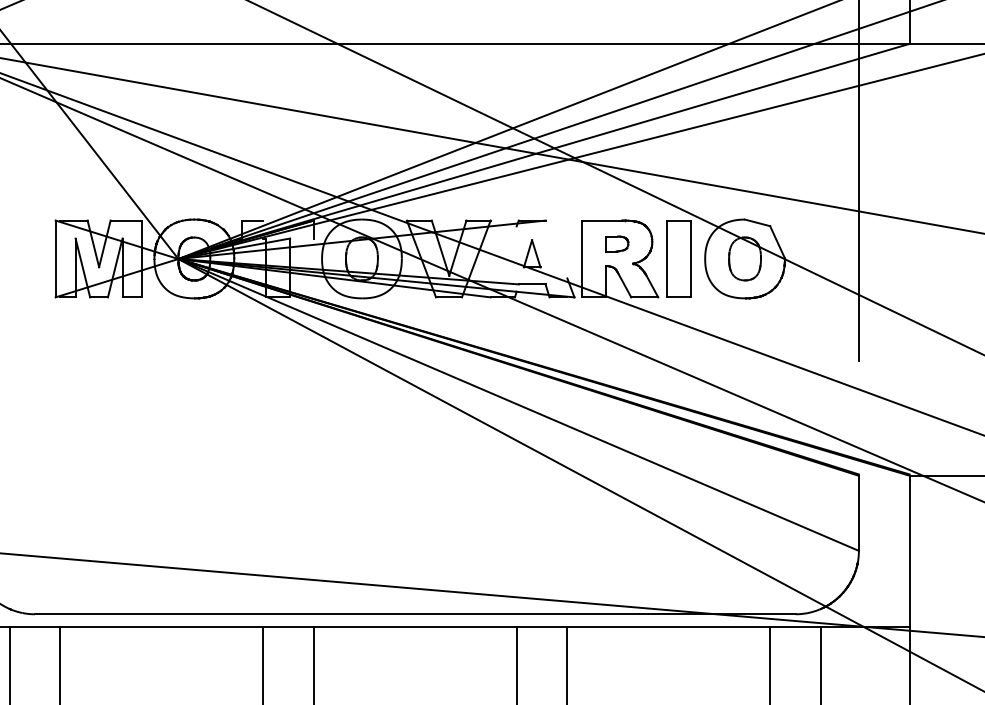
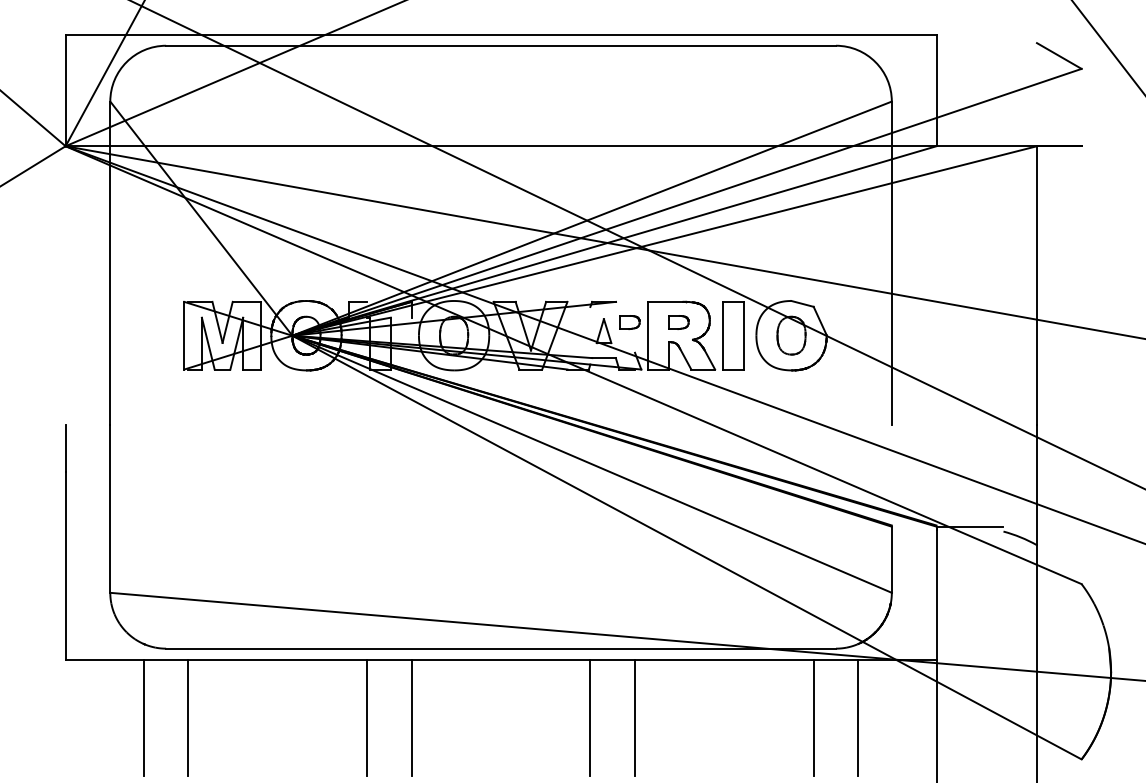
part: (561, 243) -> (629, 322), added

